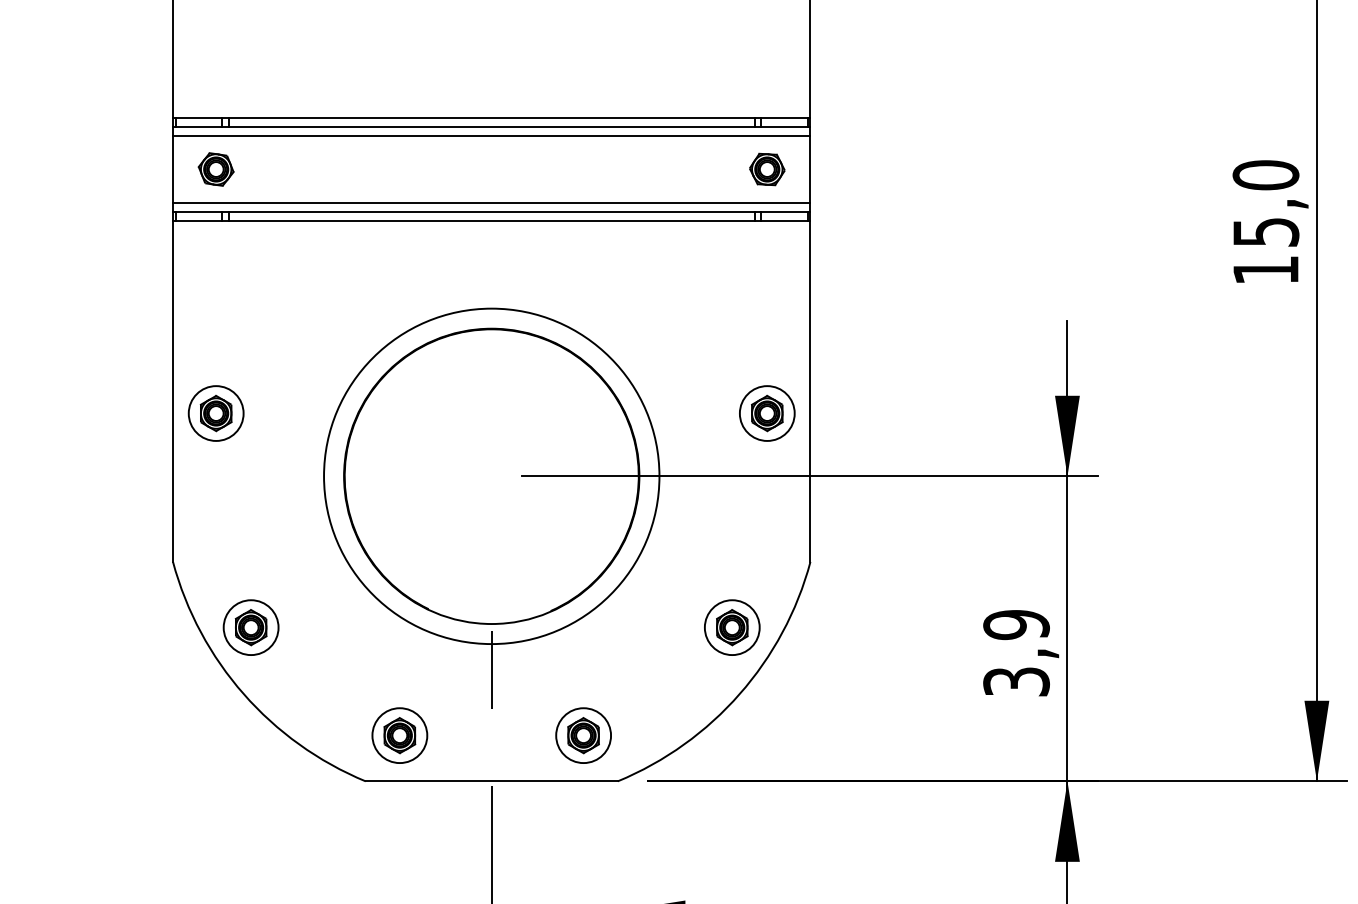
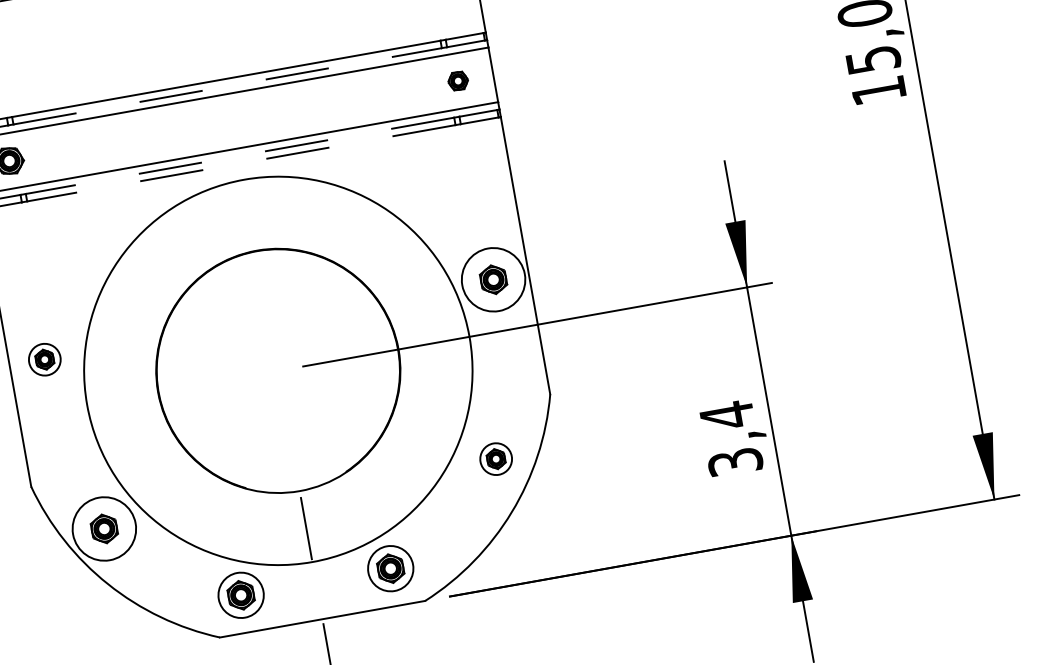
line: (492, 126) -> (228, 85), solid -> dashed
part: (767, 169) -> (458, 81), size x0.7
line: (491, 212) -> (239, 156), solid -> dashed
line: (491, 221) -> (241, 163), solid -> dashed
part: (215, 413) -> (44, 359), size x0.7
circle: (766, 413) -> (492, 279), size x1.4
circle: (491, 476) -> (278, 371), size x1.4
text: (1016, 624) -> (727, 415), 3,9 -> 3,4
circle: (250, 627) -> (103, 528), size x1.4
part: (732, 627) -> (496, 459), size x0.7

